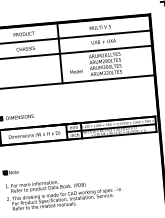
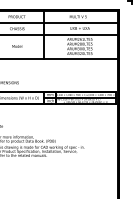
text: (76, 71) -> (17, 46), moved

